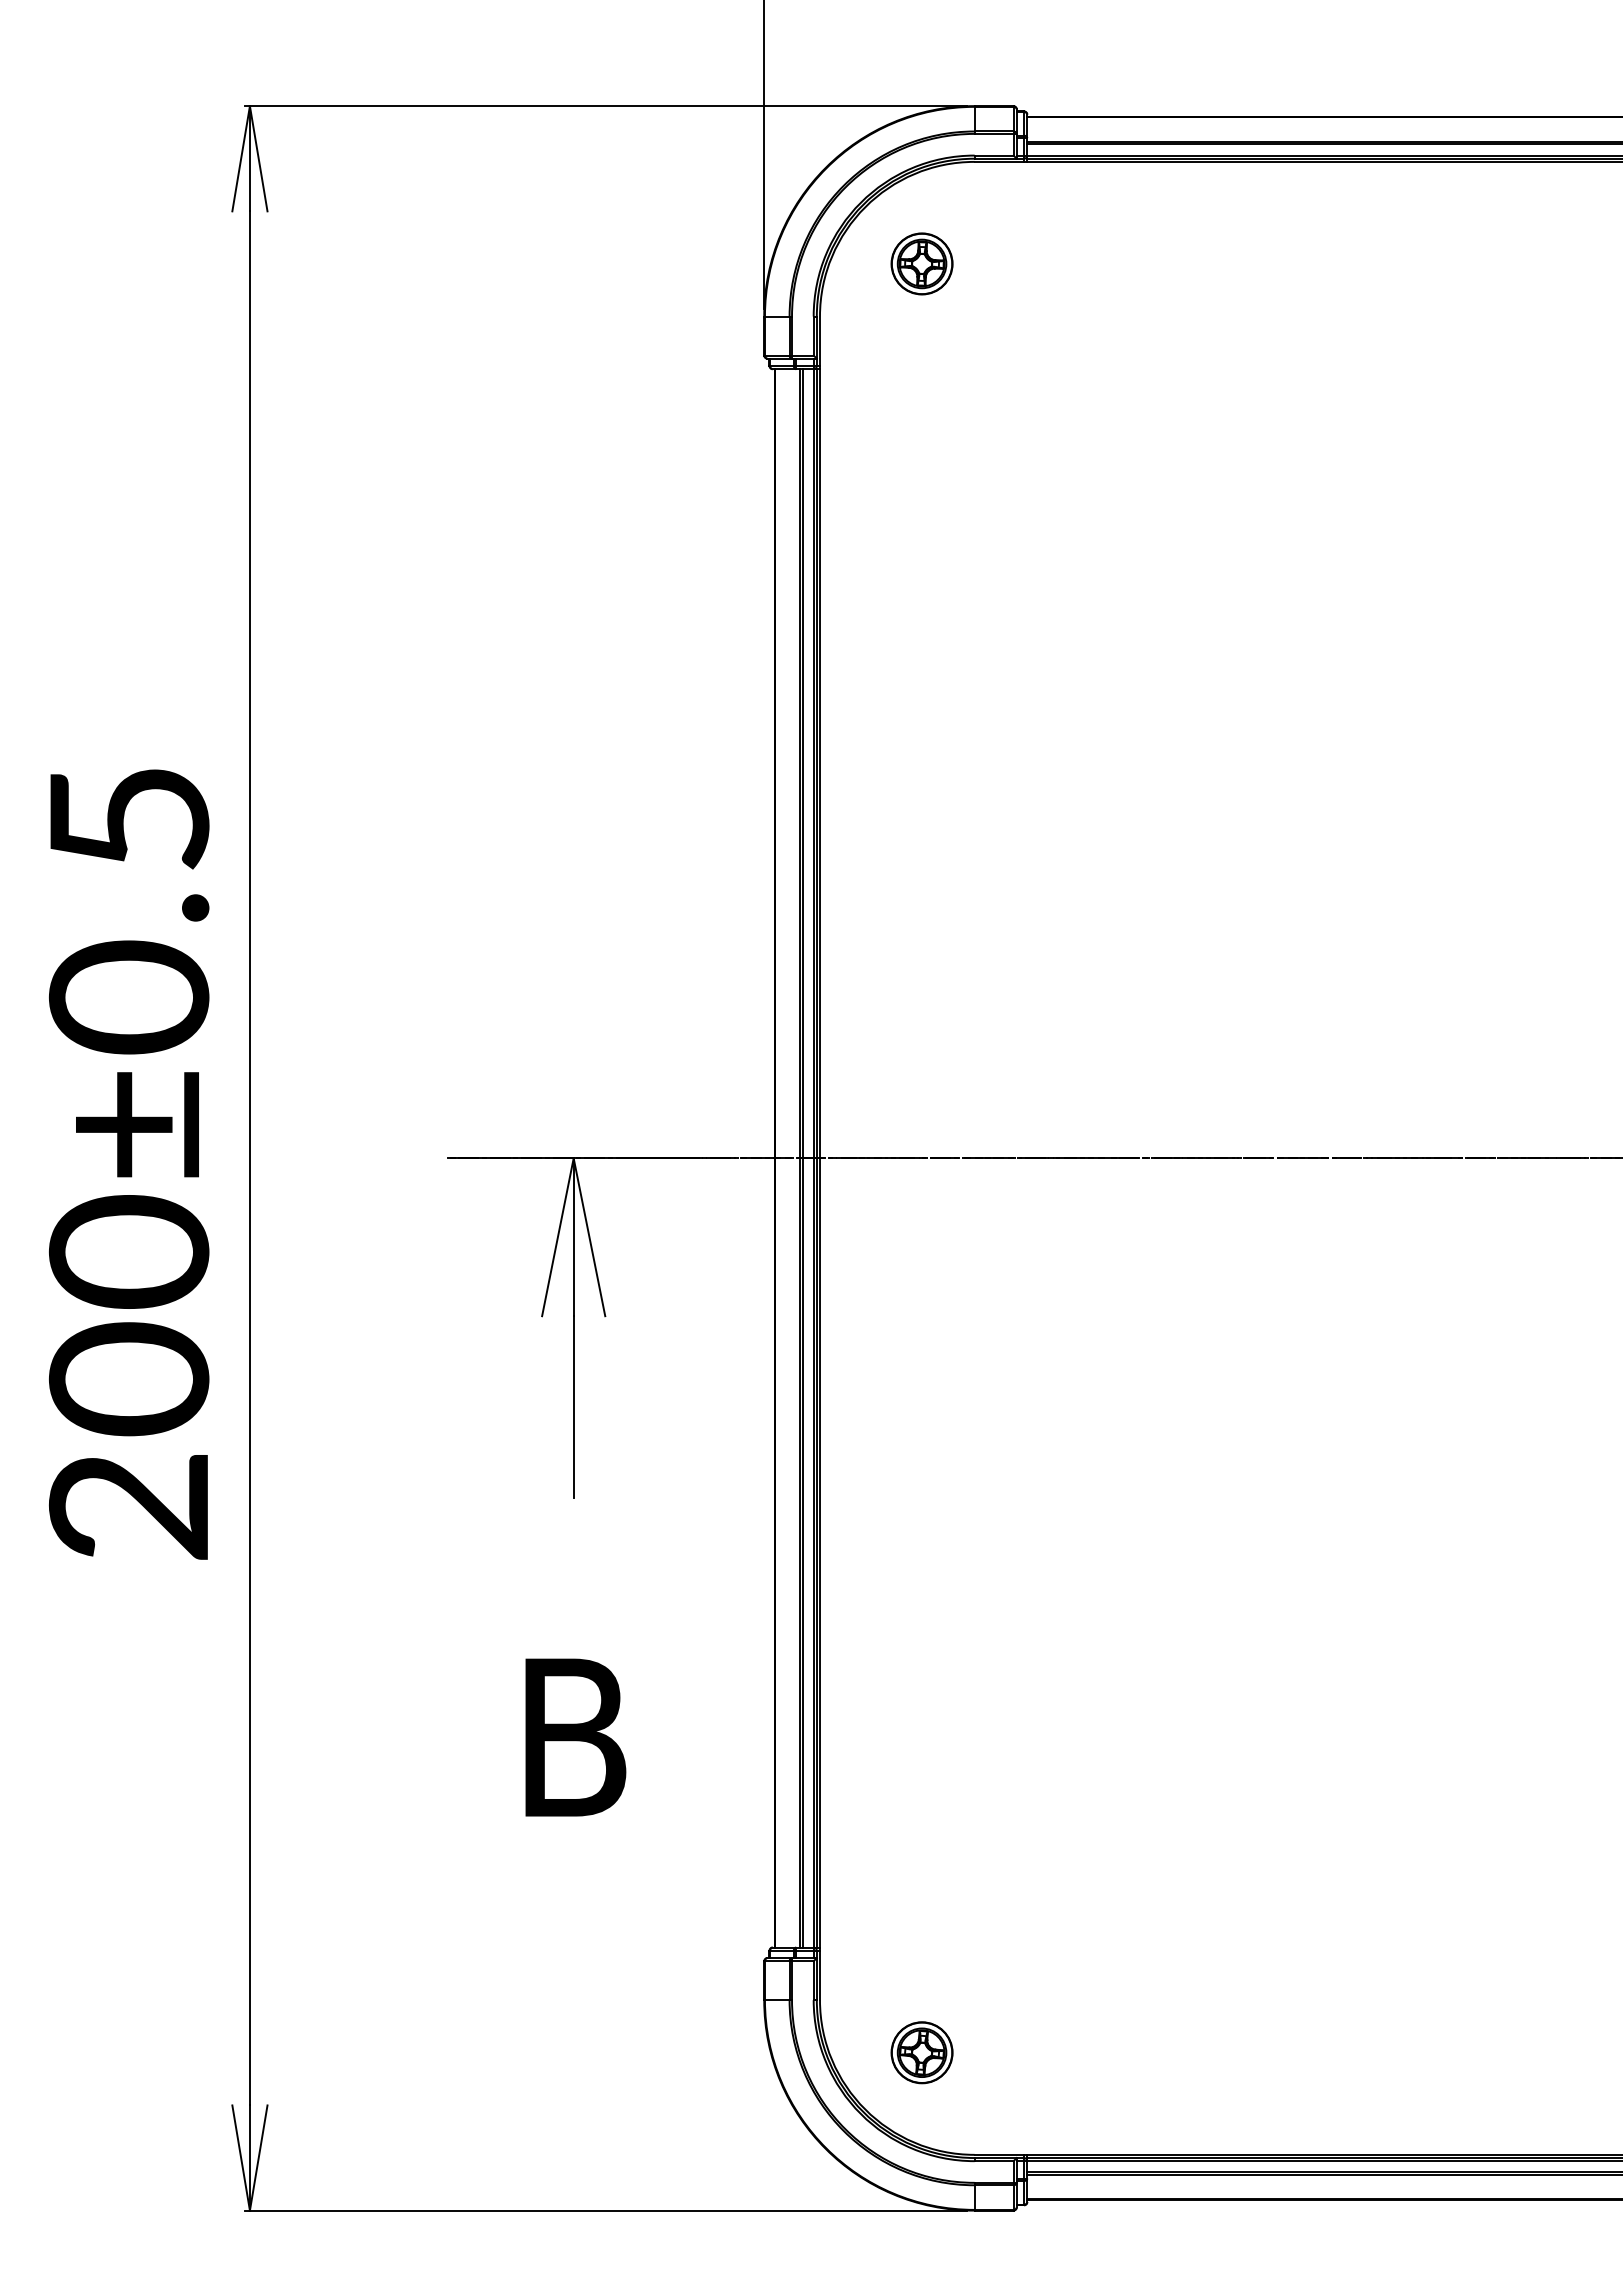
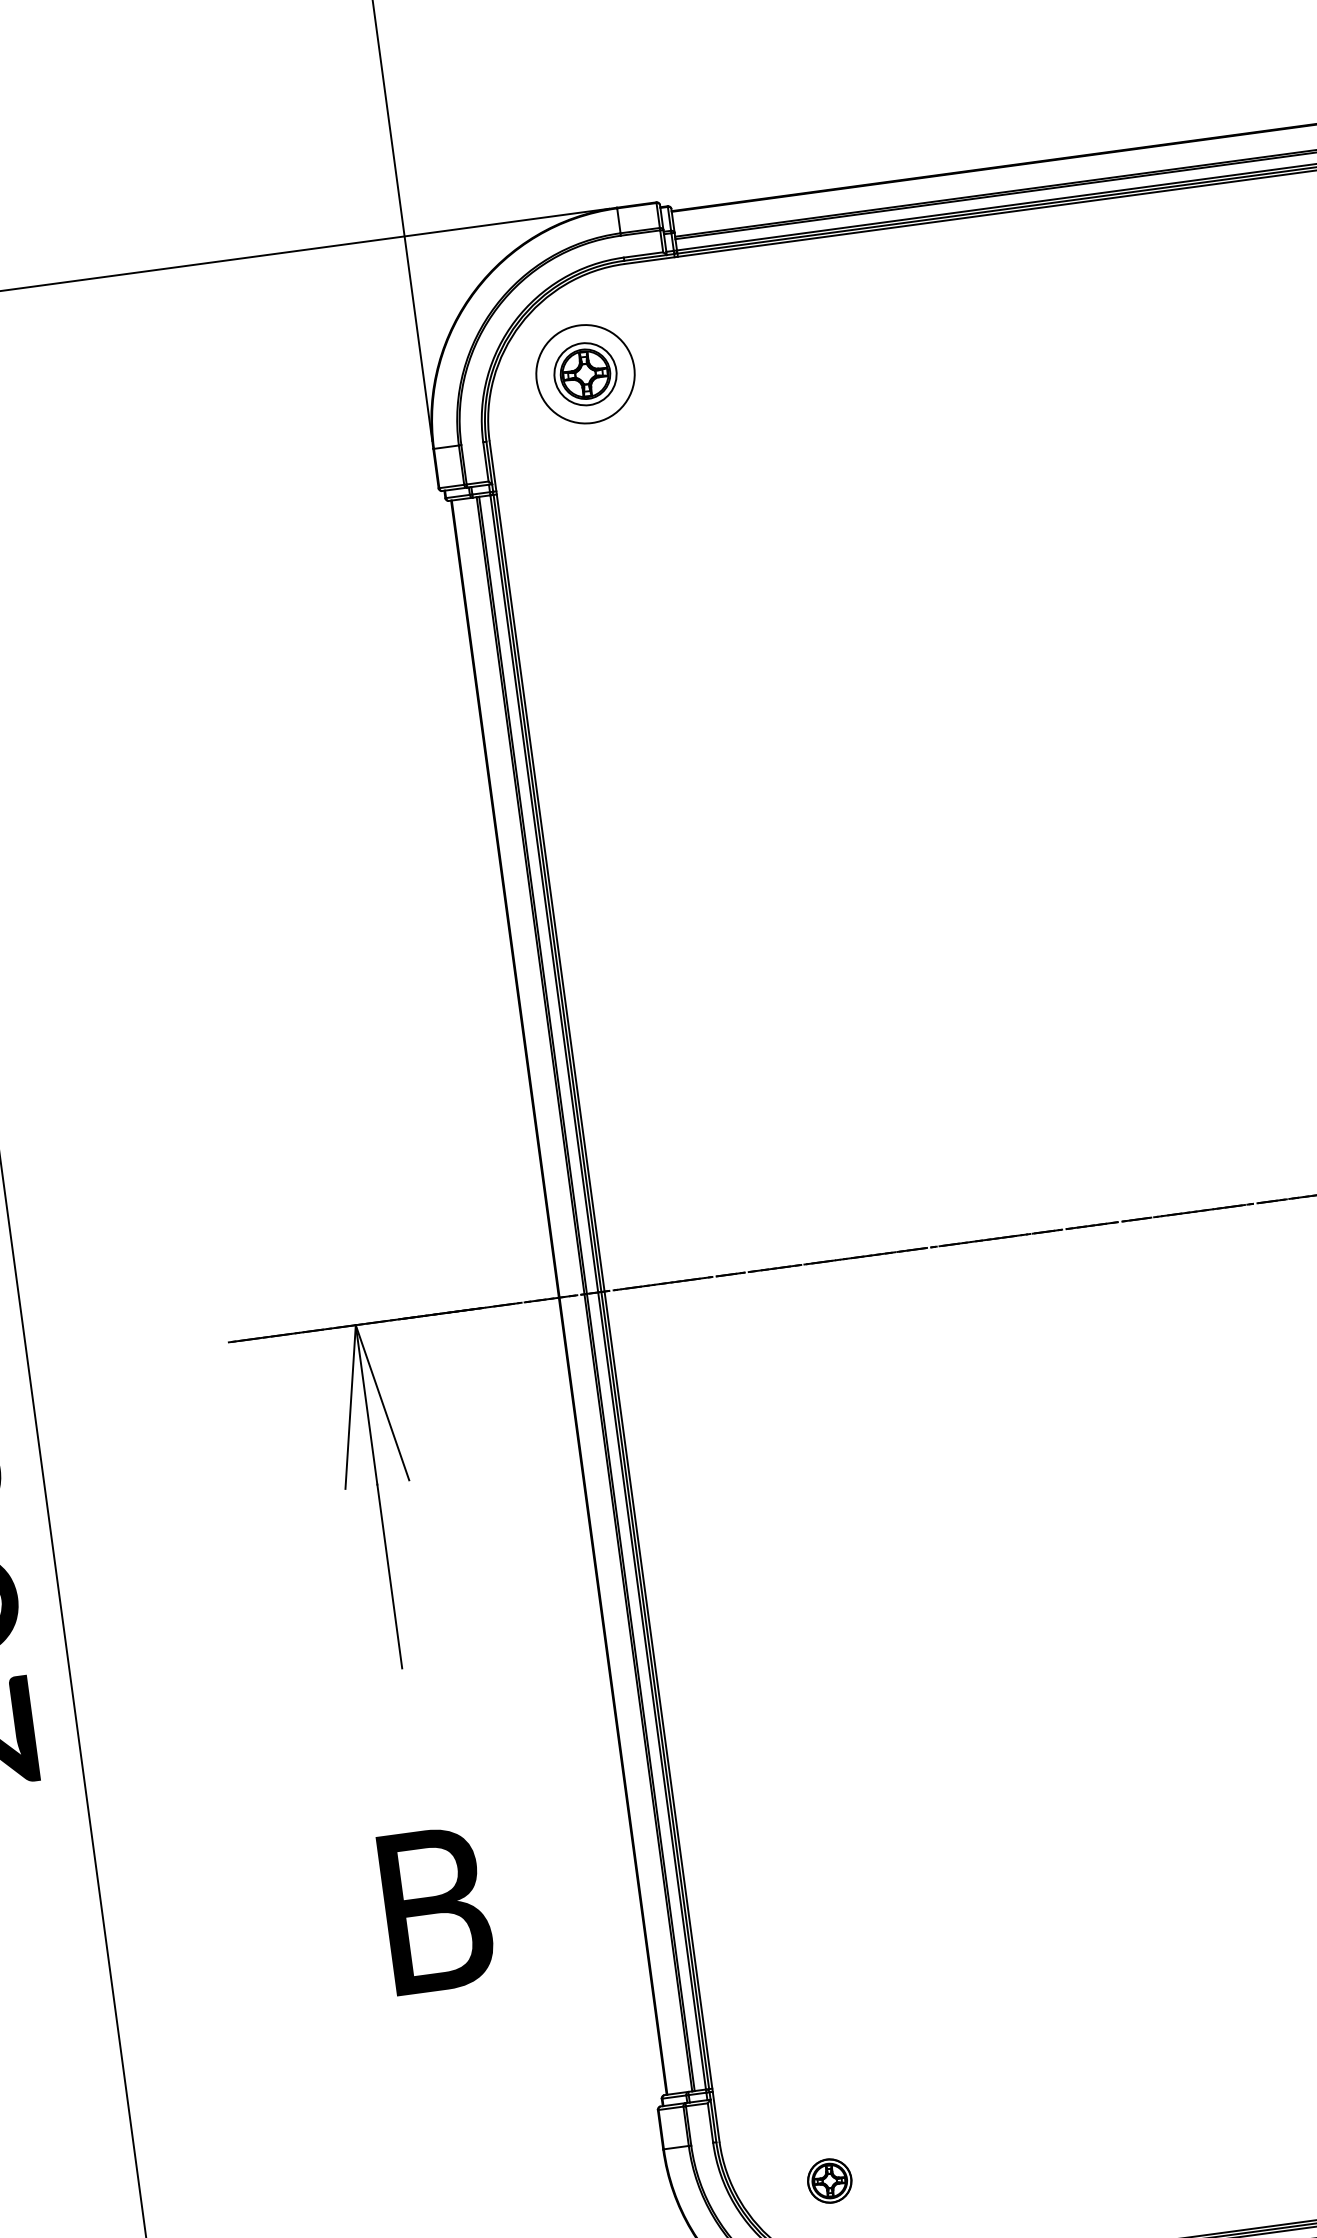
circle: (921, 263) -> (584, 373), size x1.6
part: (921, 2052) -> (829, 2180), size x0.7

